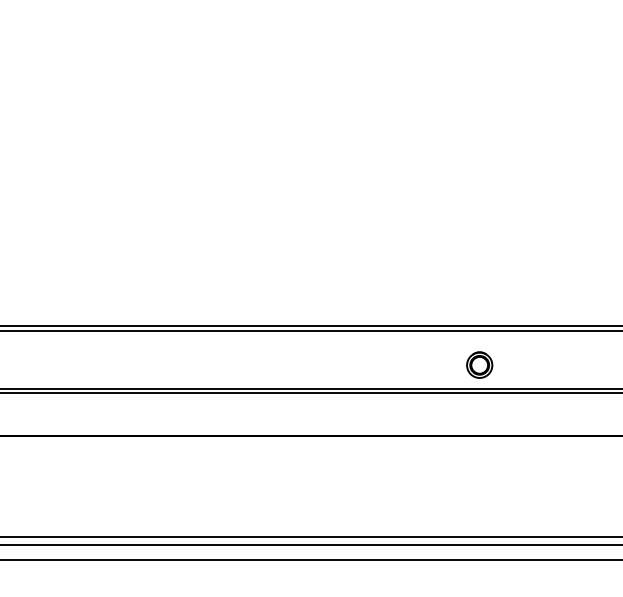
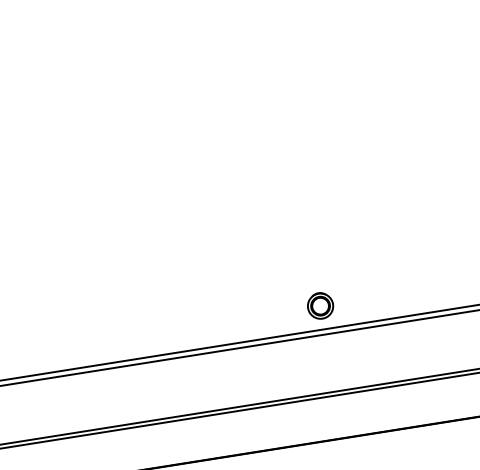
part: (479, 364) -> (320, 305), moved

